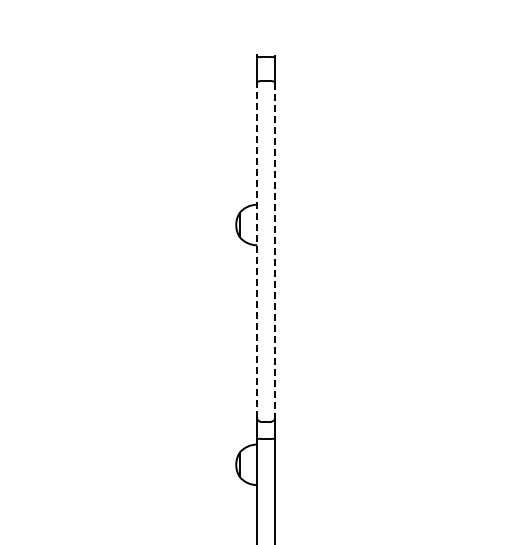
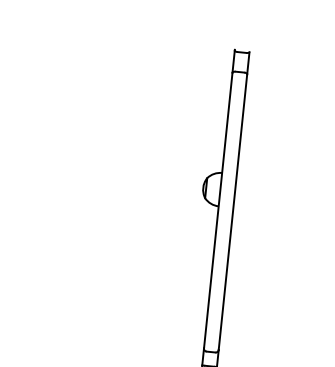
line: (257, 250) -> (218, 210), dashed -> solid
line: (274, 250) -> (232, 212), dashed -> solid

